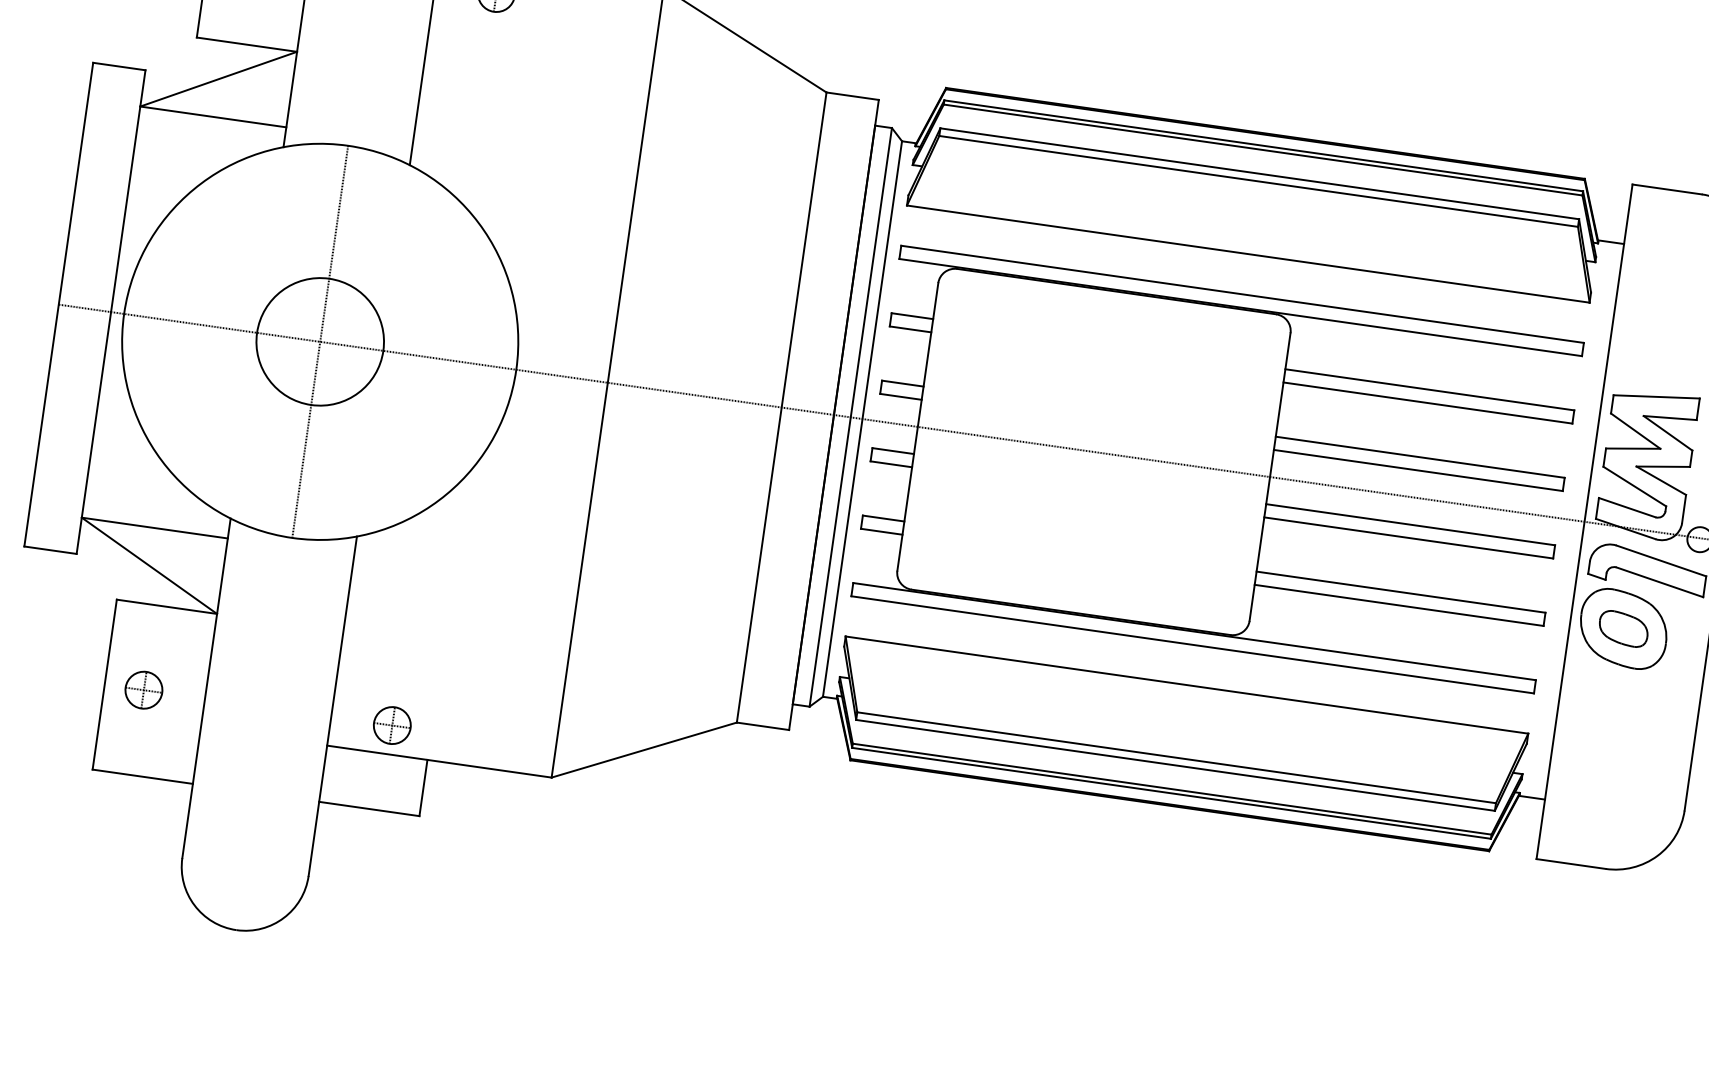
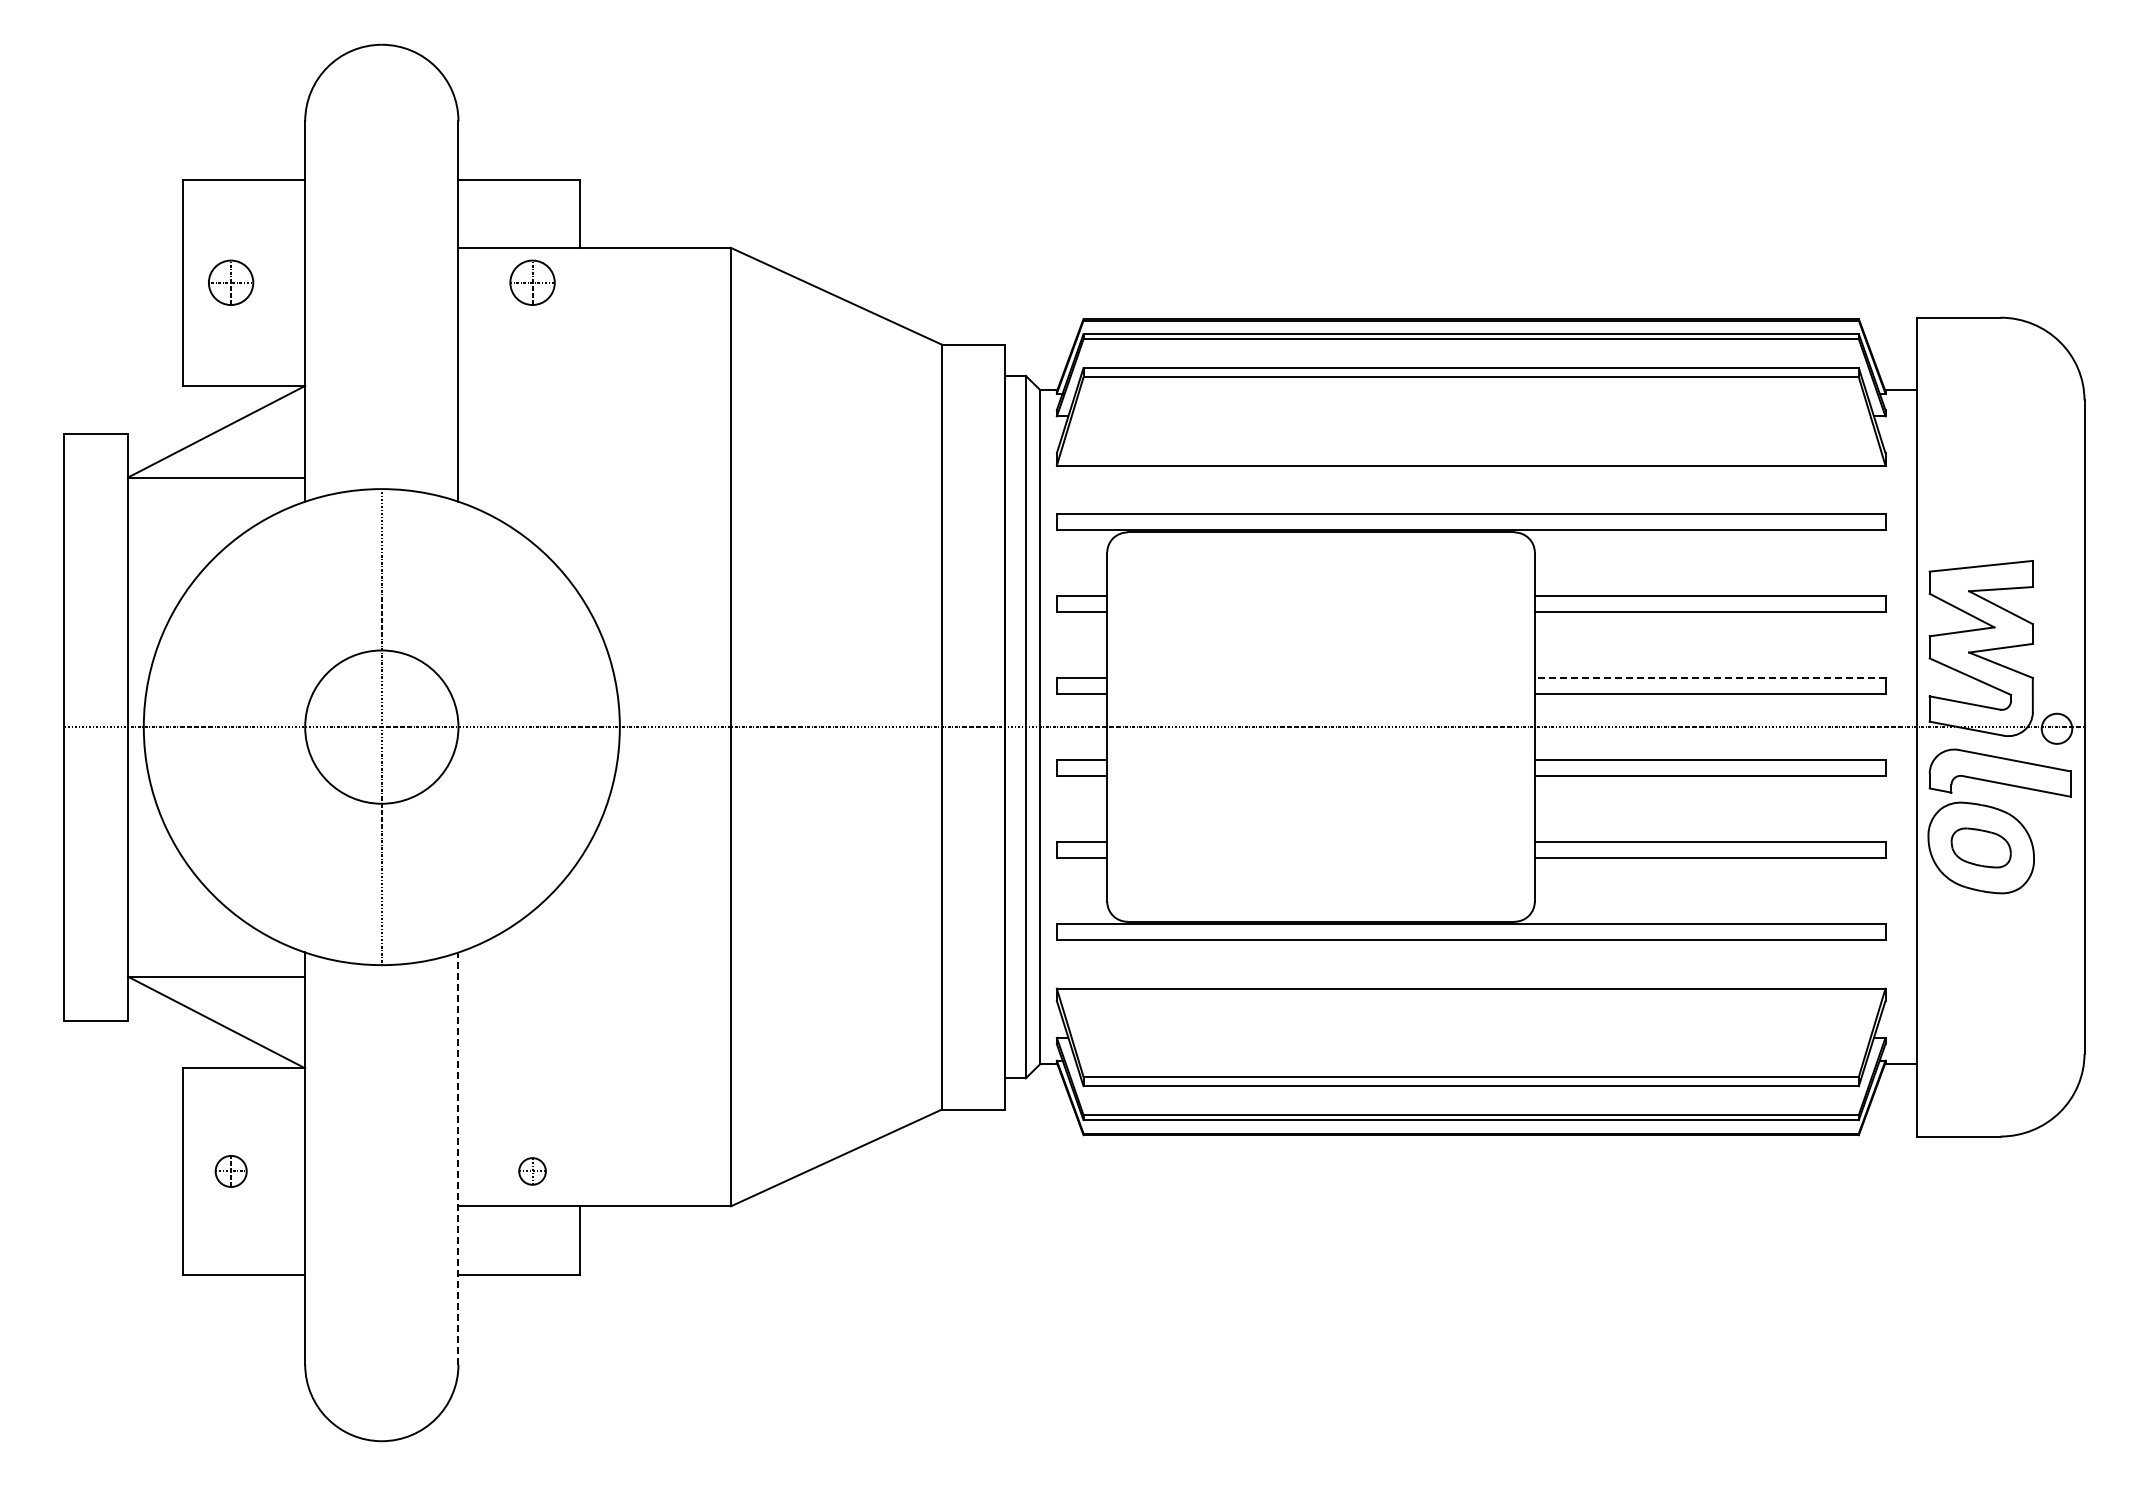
line: (1419, 457) -> (1709, 678), solid -> dashed
part: (144, 690) -> (231, 1171), size x0.7
line: (332, 706) -> (458, 1158), solid -> dashed
part: (392, 725) -> (532, 1171), size x0.6

